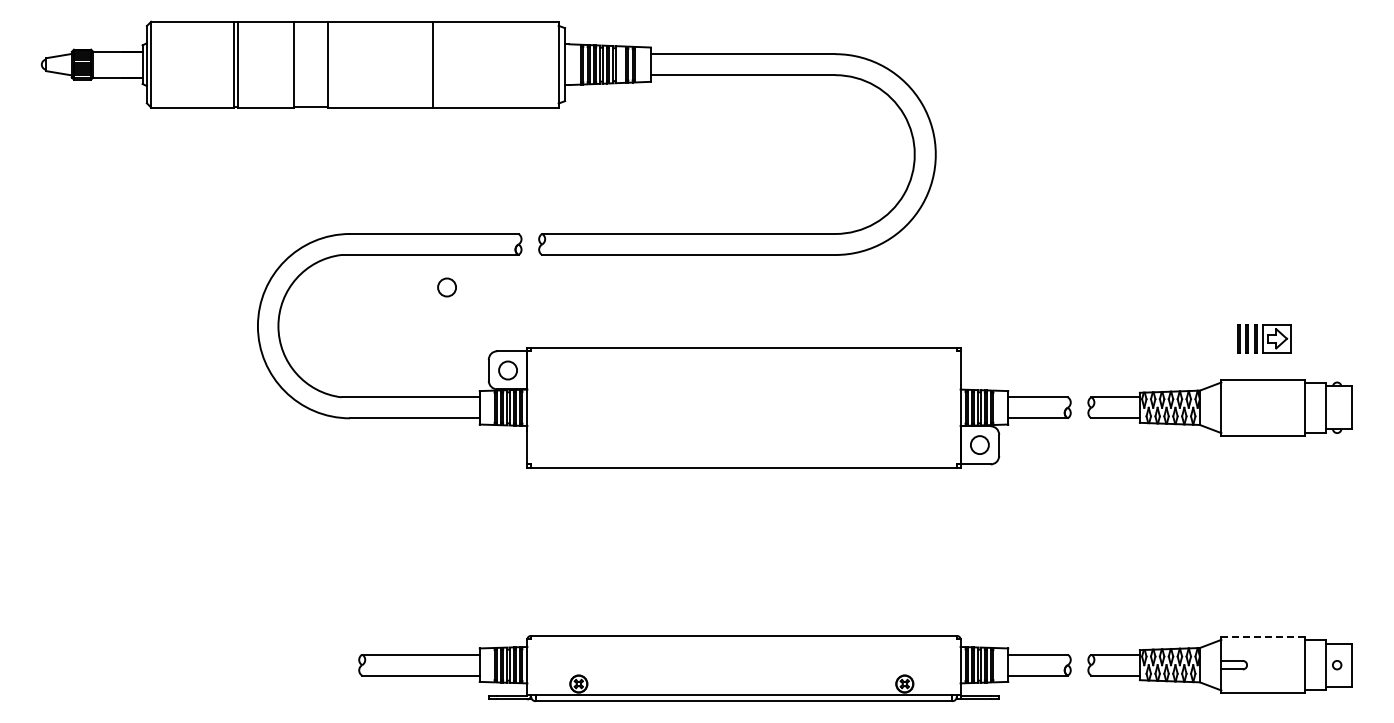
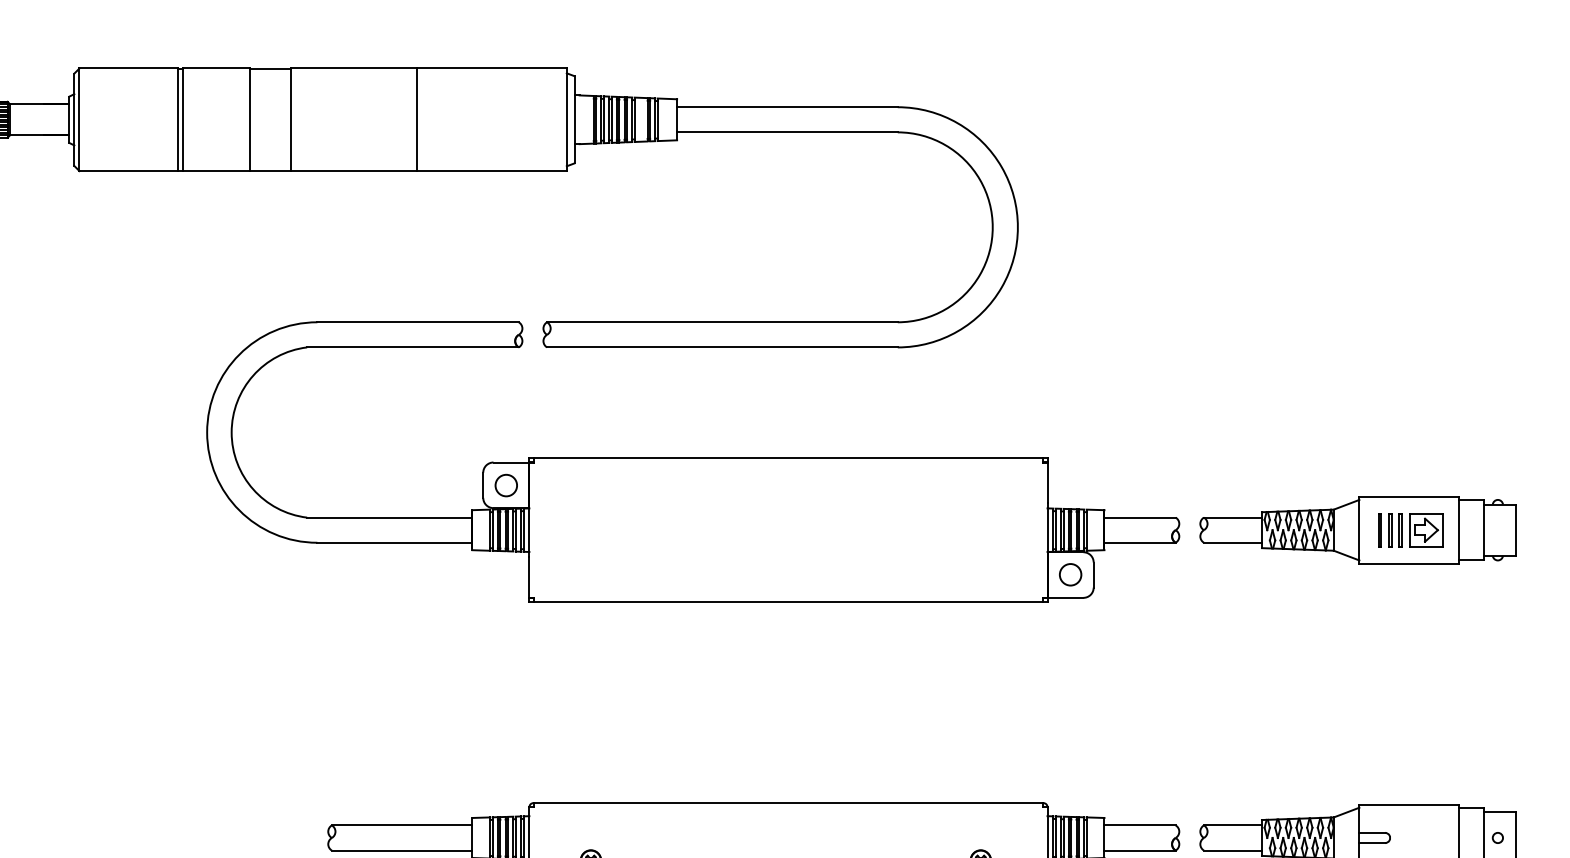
circle: (446, 287) -> (432, 386), removed
part: (1264, 338) -> (1410, 529), moved
line: (1263, 637) -> (1409, 804), dashed -> solid

